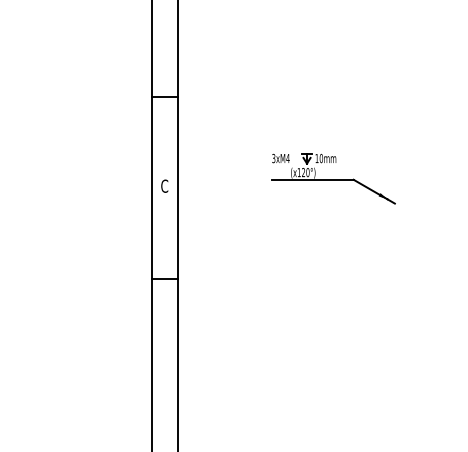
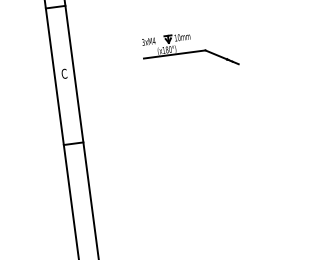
text: (303, 172) -> (167, 49), (x120°) -> (x180°)

